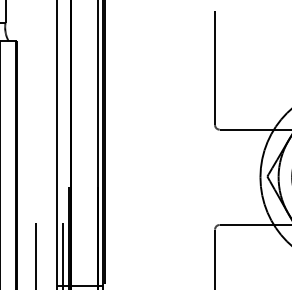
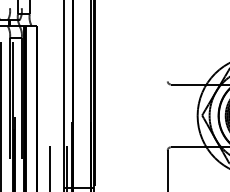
line: (214, 67) -> (167, 43), removed

